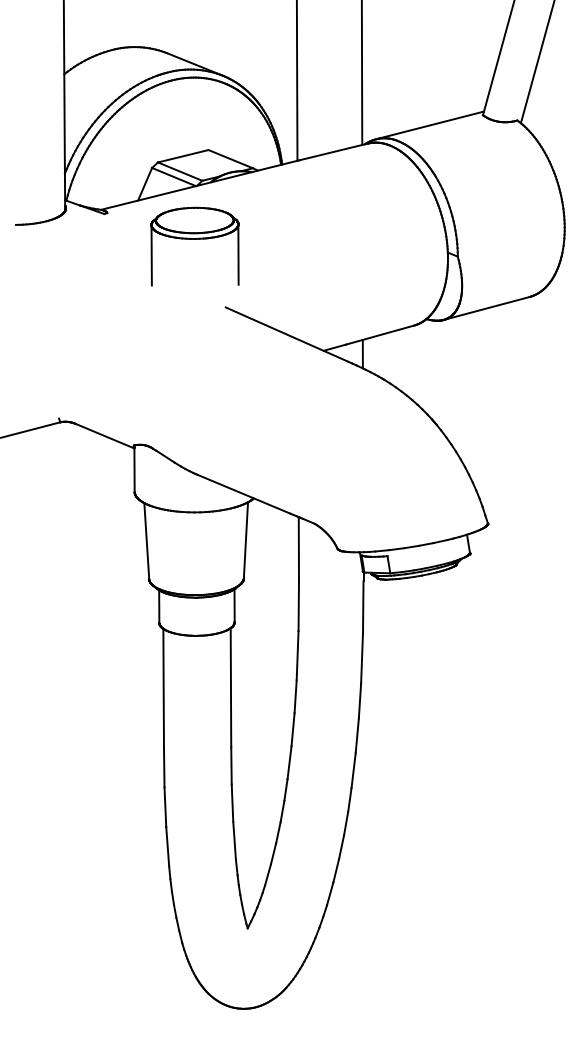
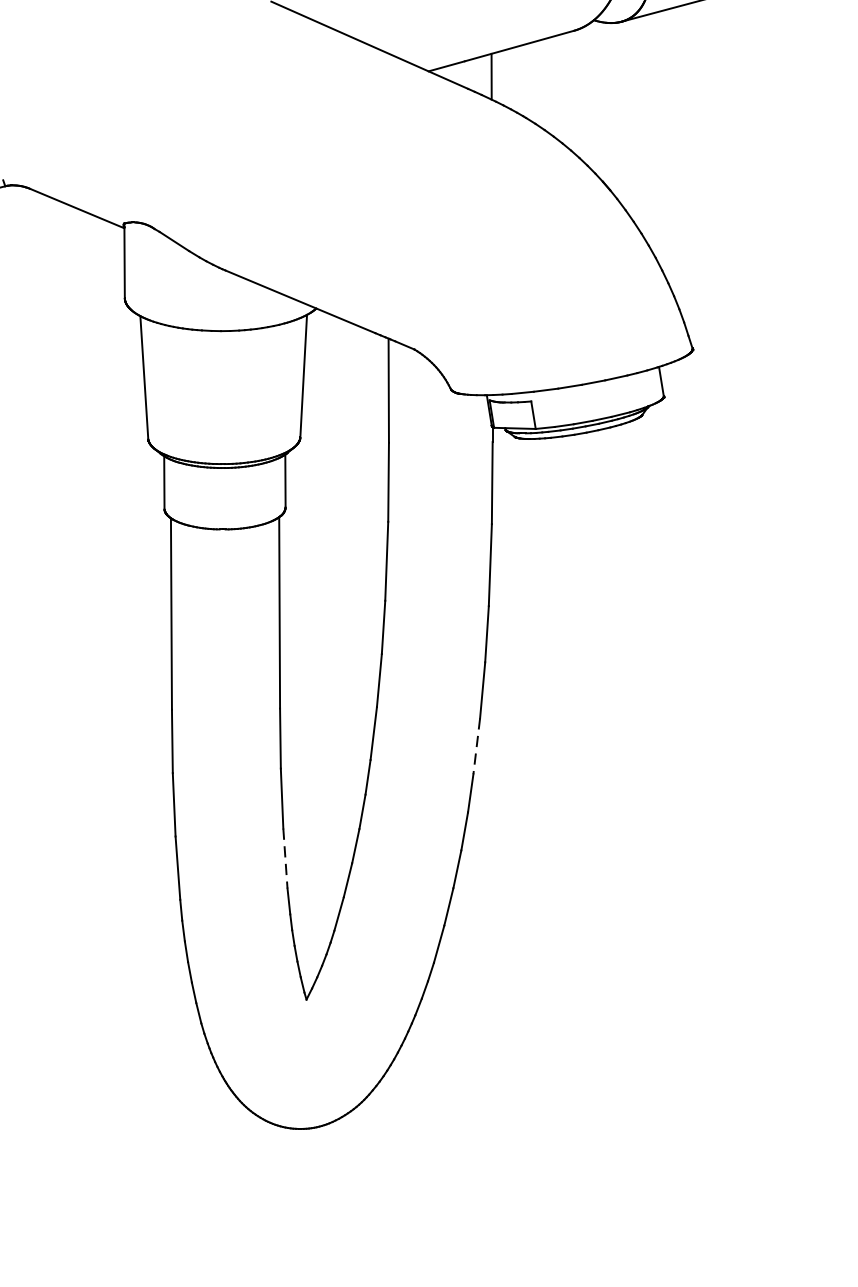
line: (353, 770) -> (476, 745), solid -> dashed
line: (234, 840) -> (285, 858), solid -> dashed

